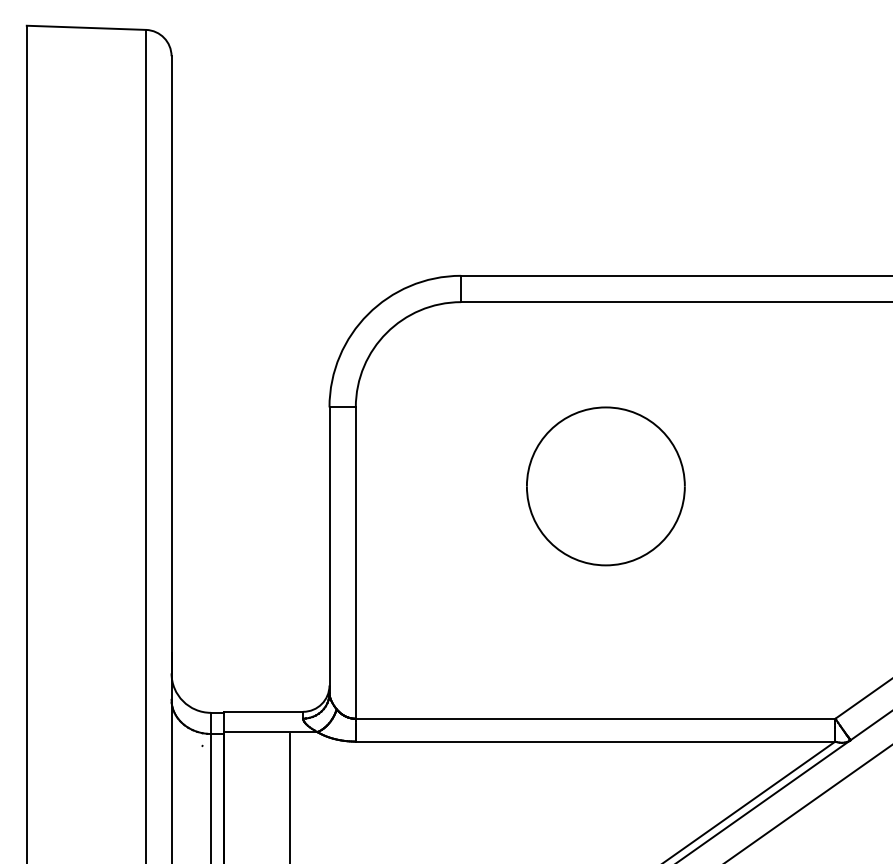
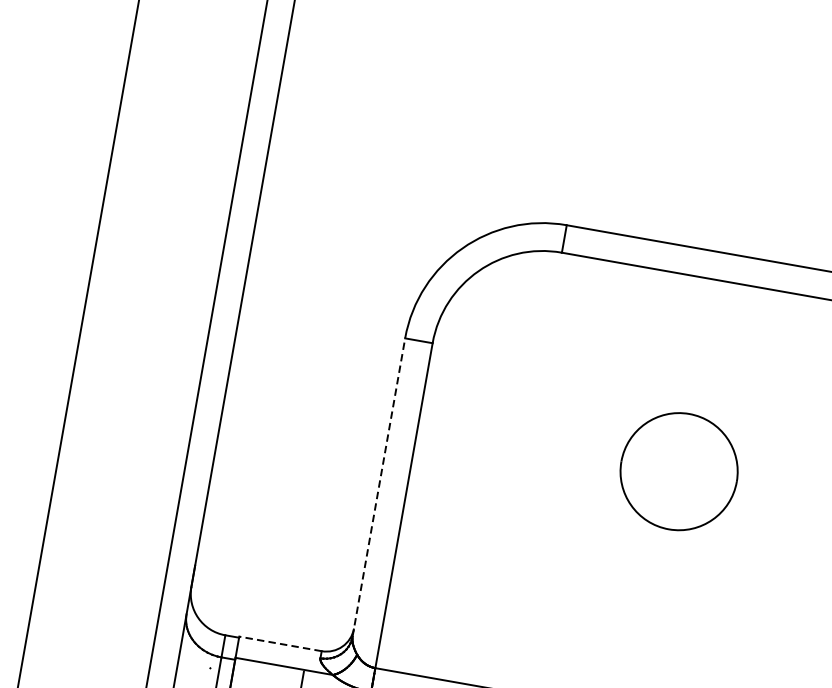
part: (605, 486) -> (678, 471), size x0.7
line: (329, 549) -> (379, 486), solid -> dashed
line: (263, 711) -> (280, 643), solid -> dashed

